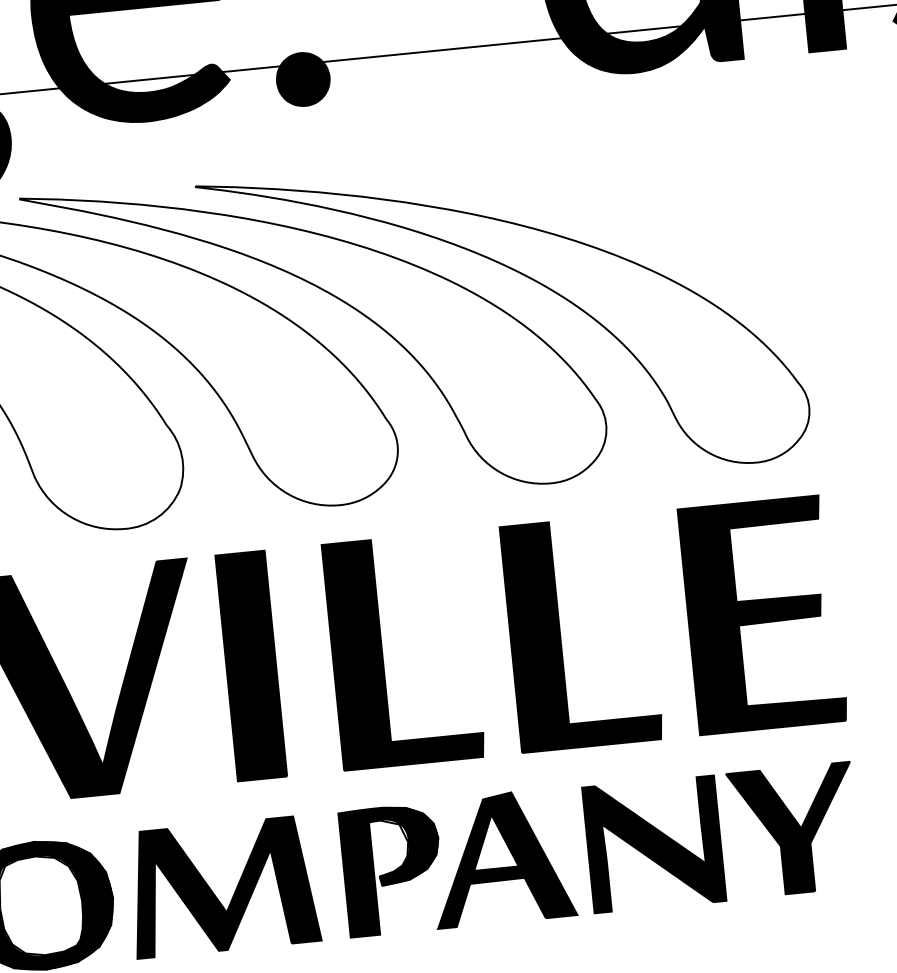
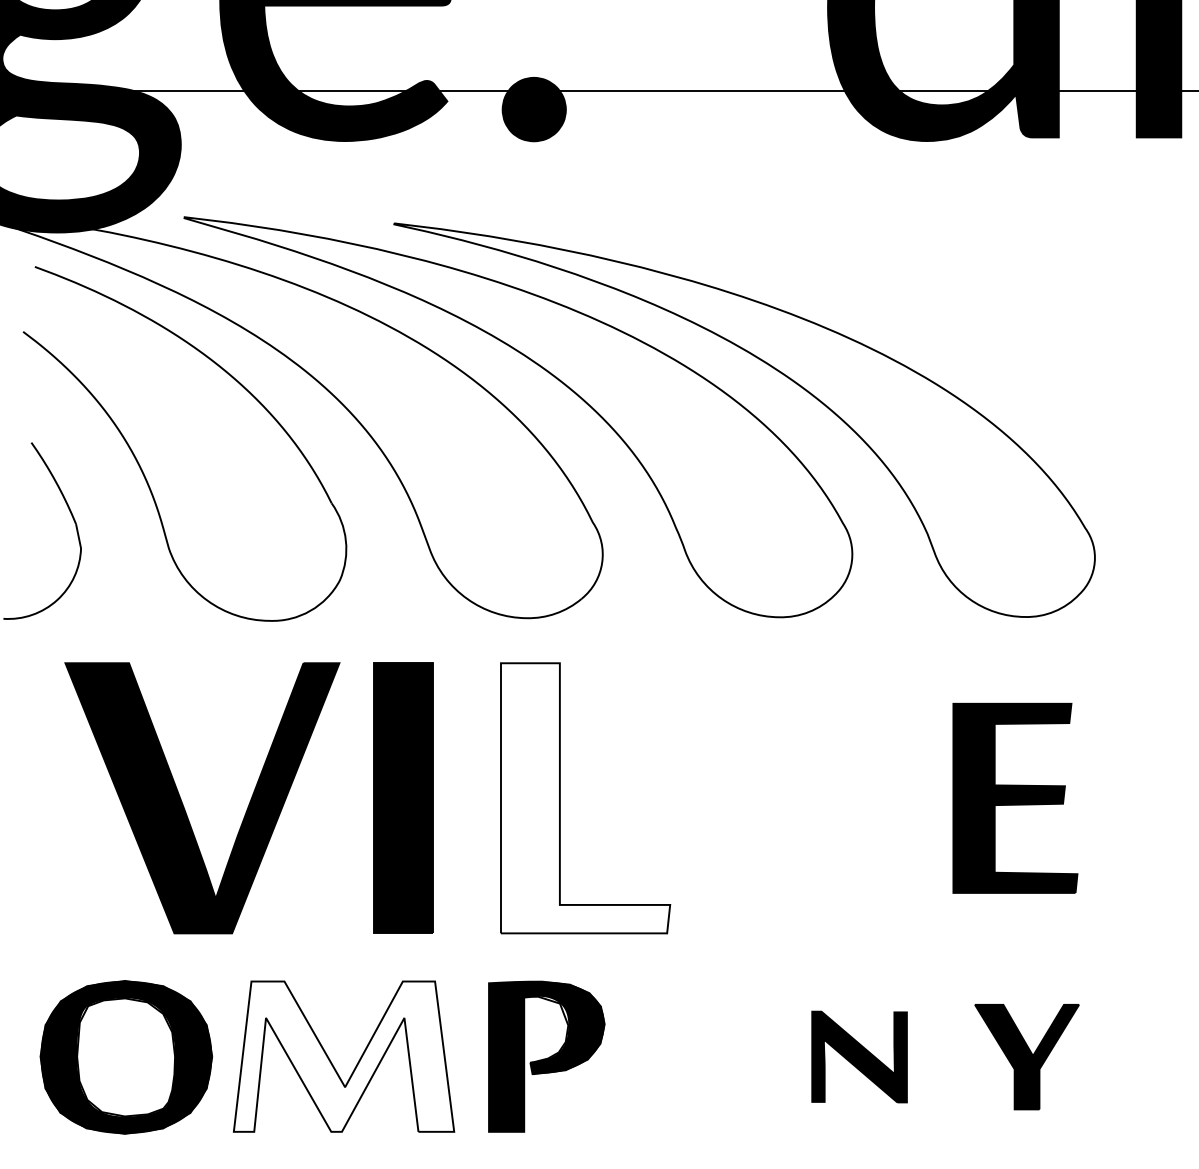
part: (762, 615) -> (1015, 798), size x0.7
part: (560, 635) -> (773, 798), removed
fill: (403, 651) -> (585, 798), removed
part: (793, 829) -> (1026, 1056), size x0.7
part: (654, 843) -> (859, 1056), size x0.6
part: (500, 857) -> (676, 1054), removed
fill: (222, 886) -> (343, 1056), removed

